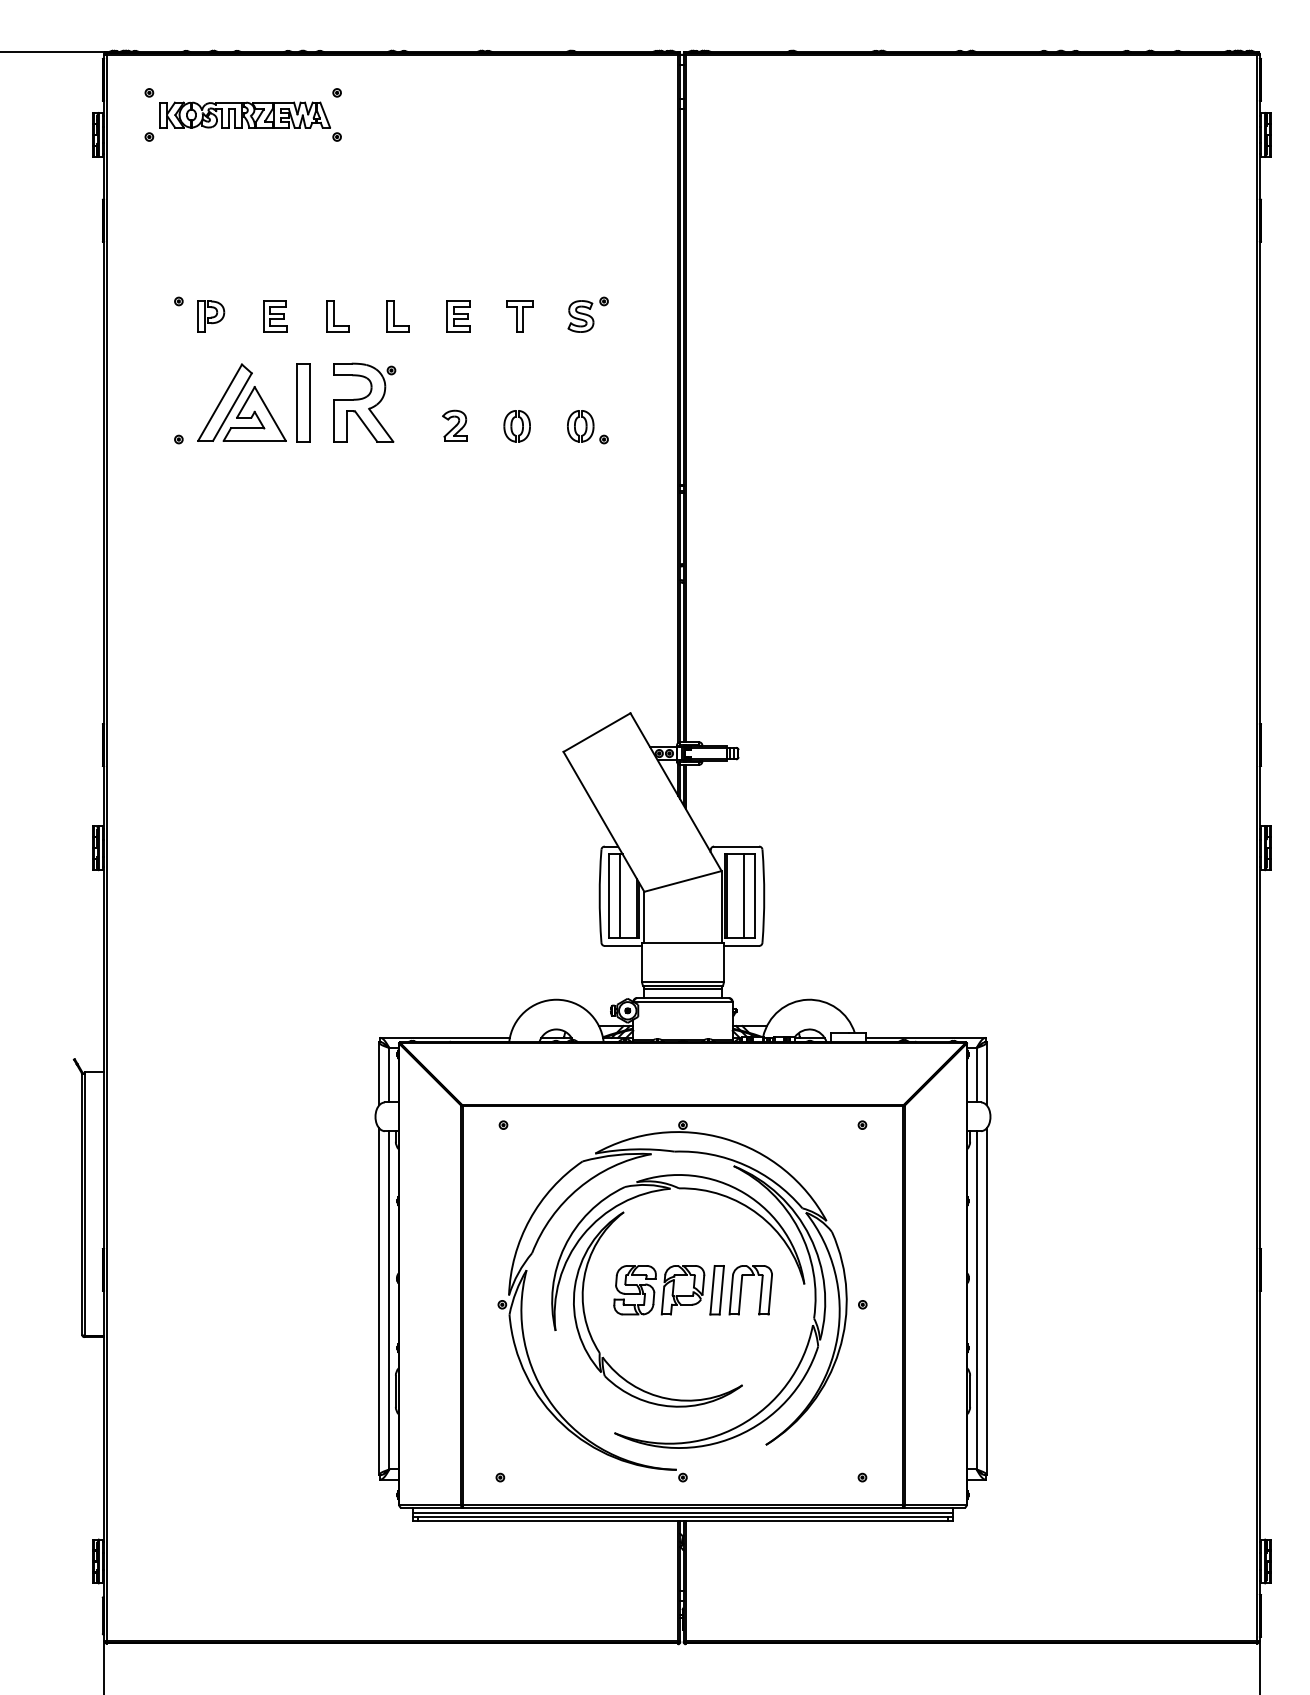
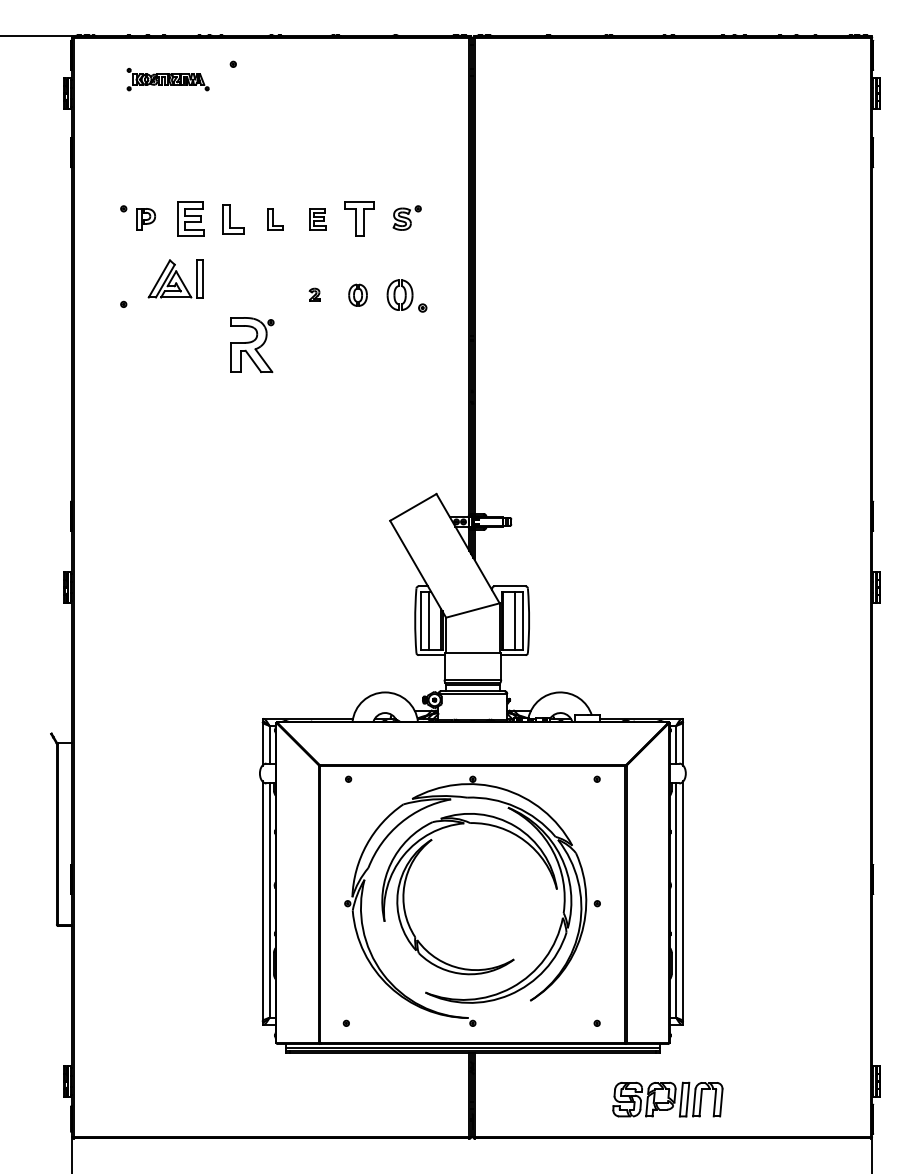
part: (242, 114) -> (167, 79), size x0.6
part: (273, 316) -> (189, 219), size x1.6
part: (337, 316) -> (233, 219), size x1.4
part: (519, 316) -> (359, 219), size x1.6
part: (253, 402) -> (175, 278), size x0.7
part: (364, 402) -> (252, 344), moved
part: (454, 425) -> (314, 294), size x0.6
part: (587, 426) -> (406, 295), size x1.4
part: (692, 1290) -> (667, 1099), moved

